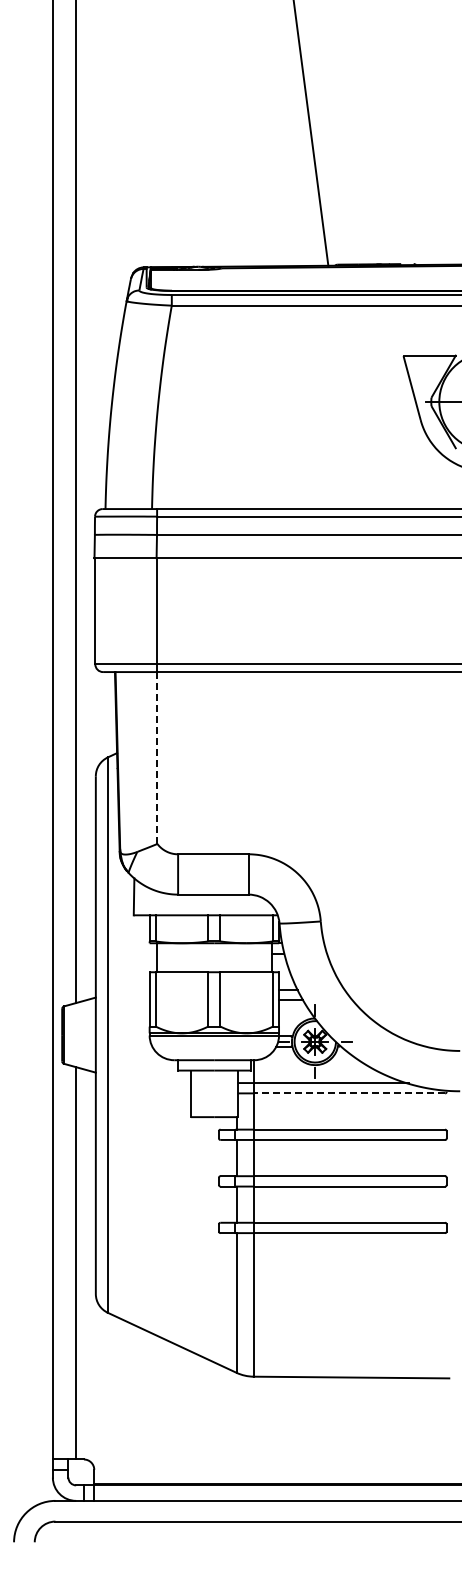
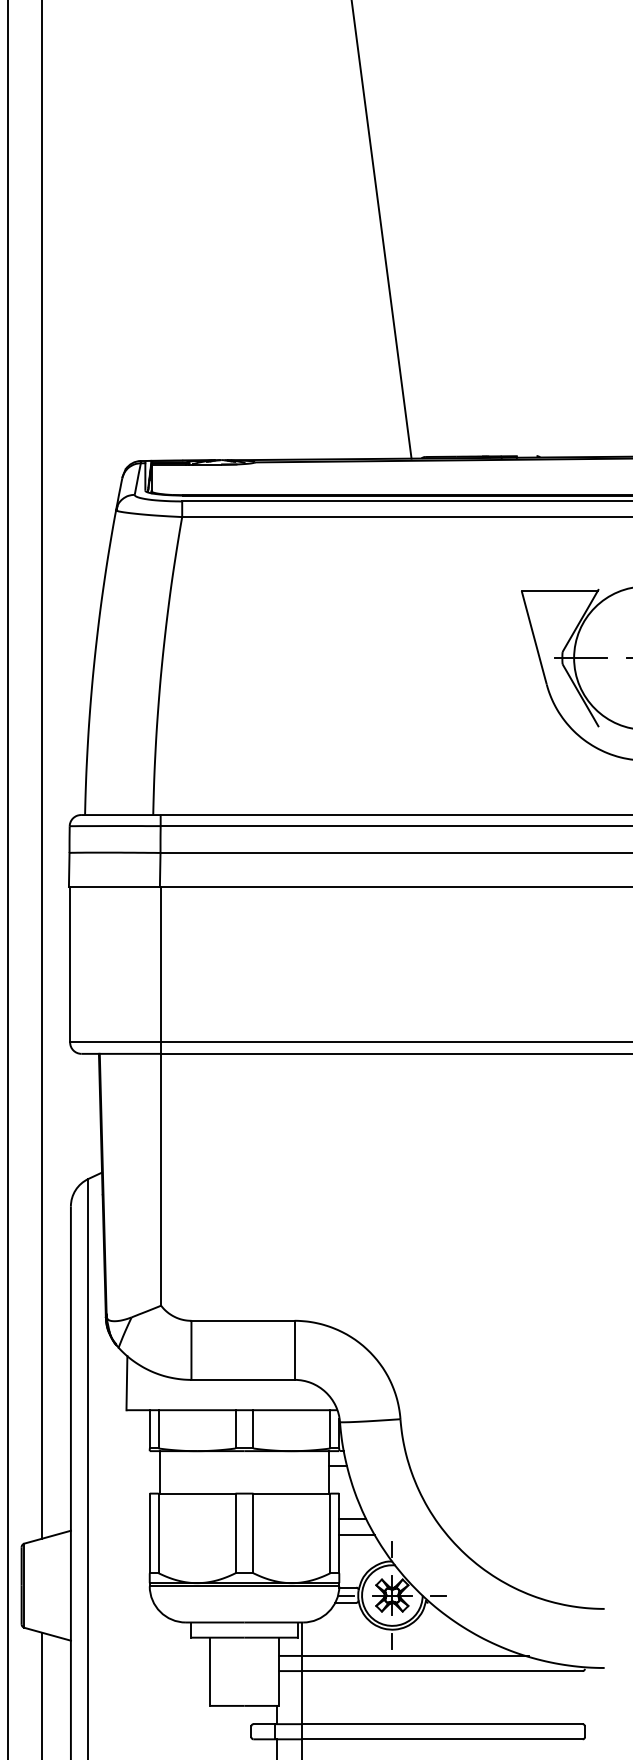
line: (157, 758) -> (161, 1180), dashed -> solid
line: (349, 1093) -> (442, 1671), dashed -> solid

